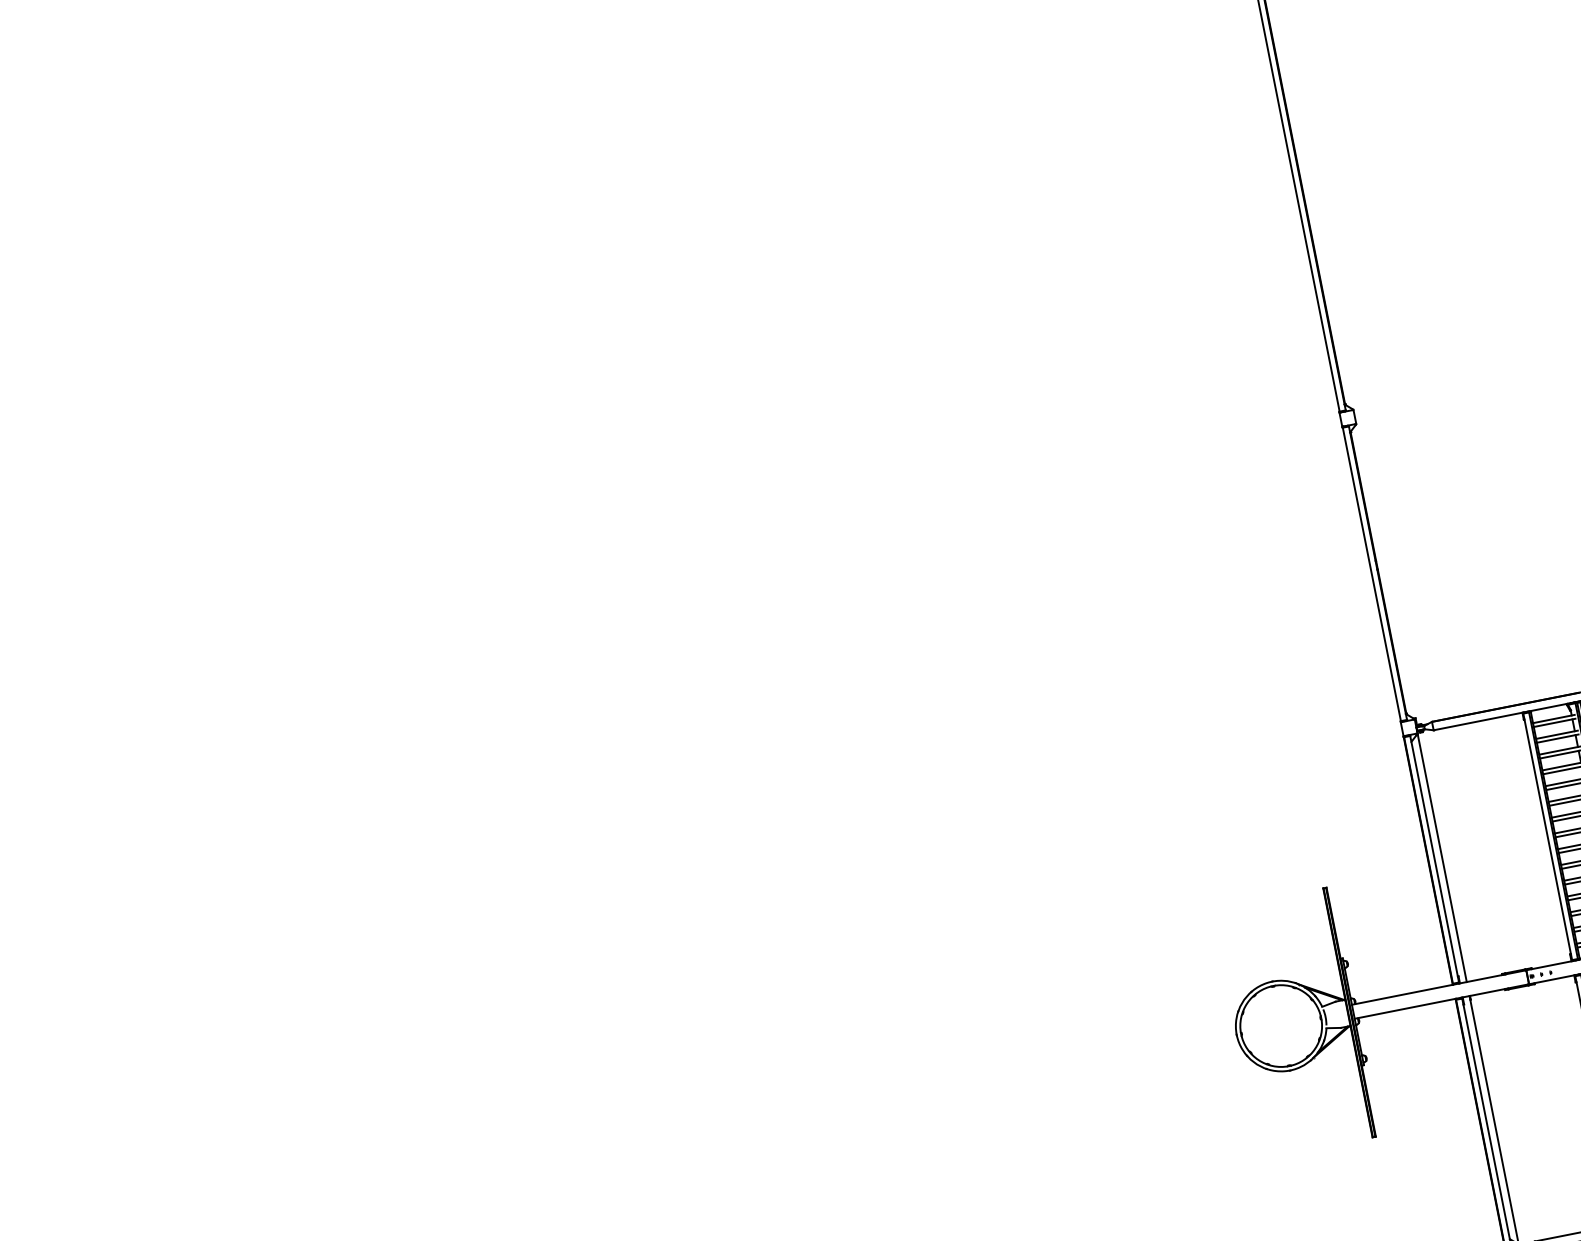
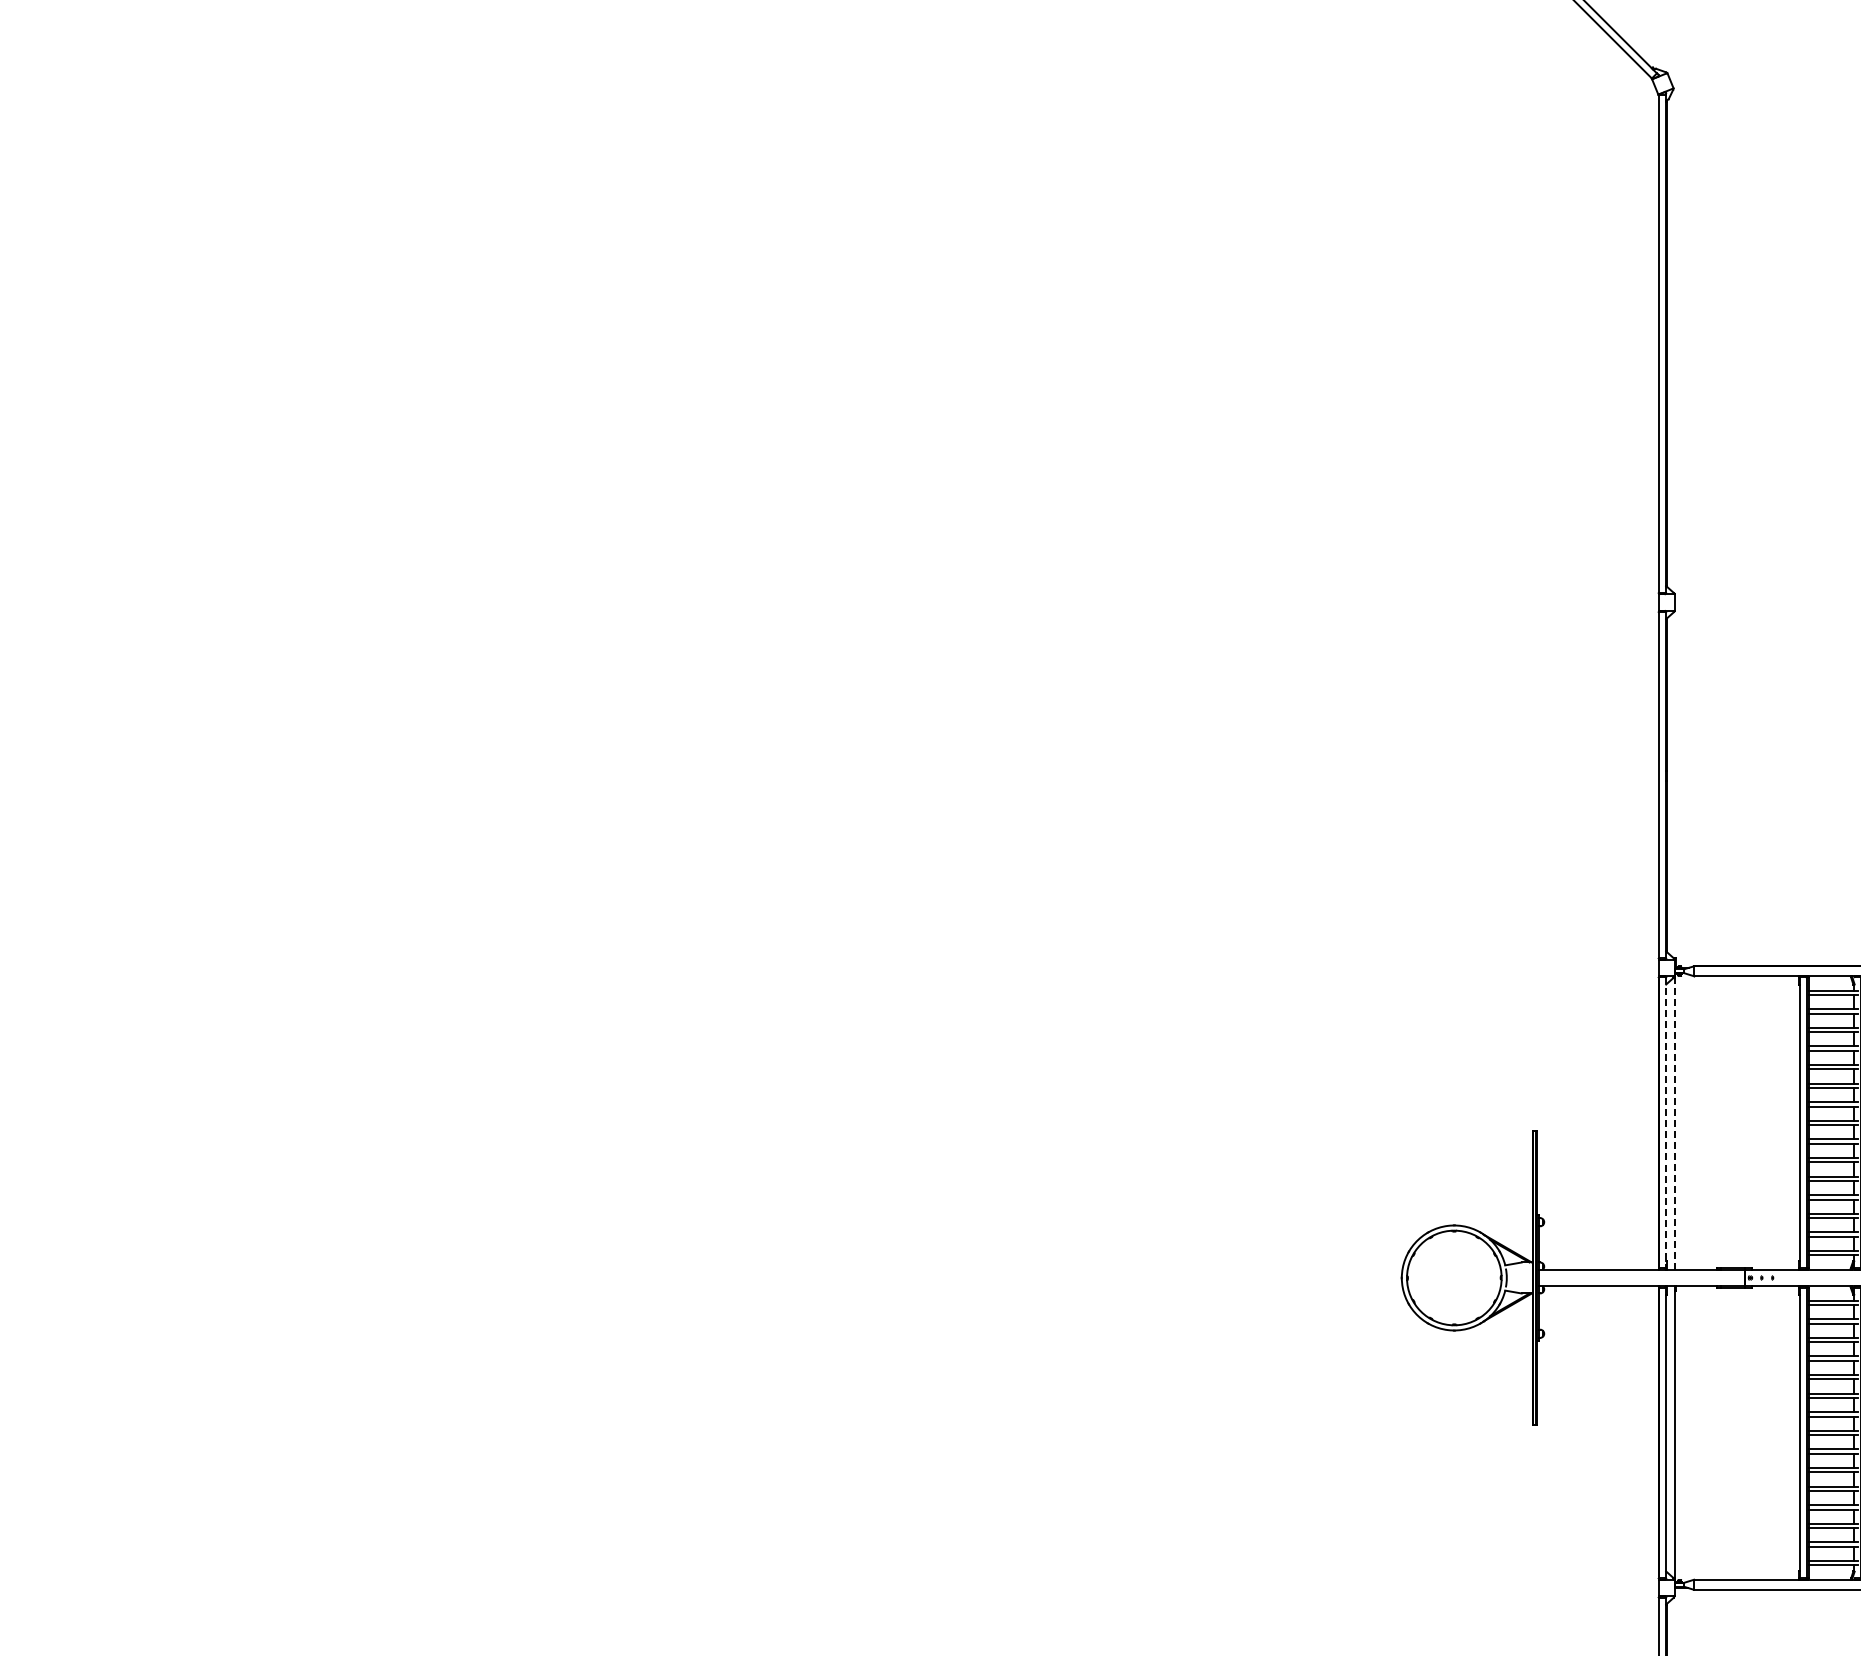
line: (1442, 857) -> (1675, 1122), solid -> dashed
line: (1435, 859) -> (1666, 1123), solid -> dashed

